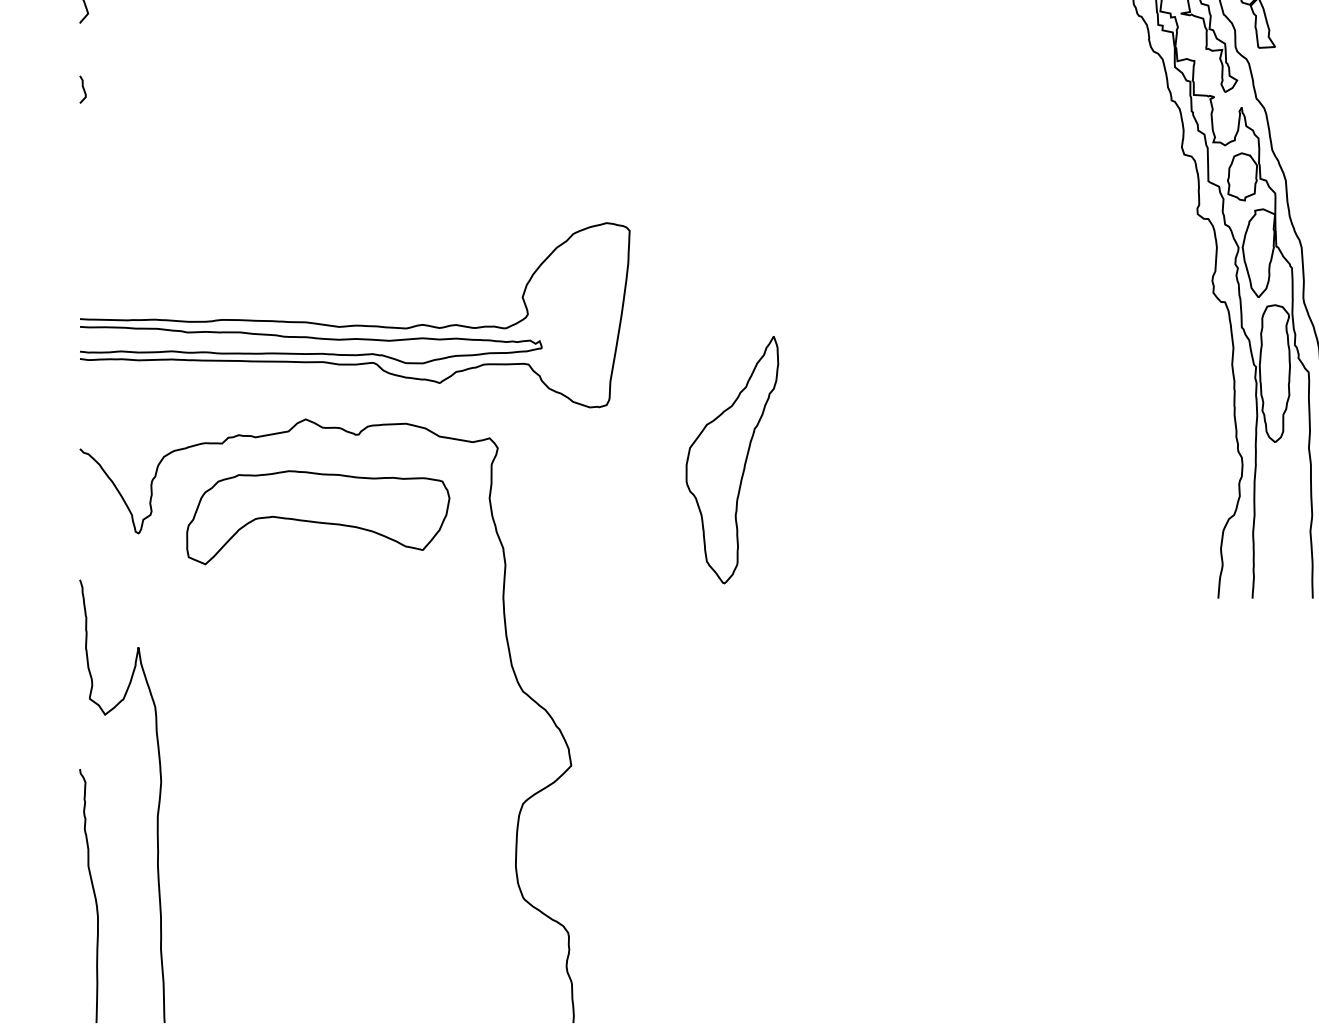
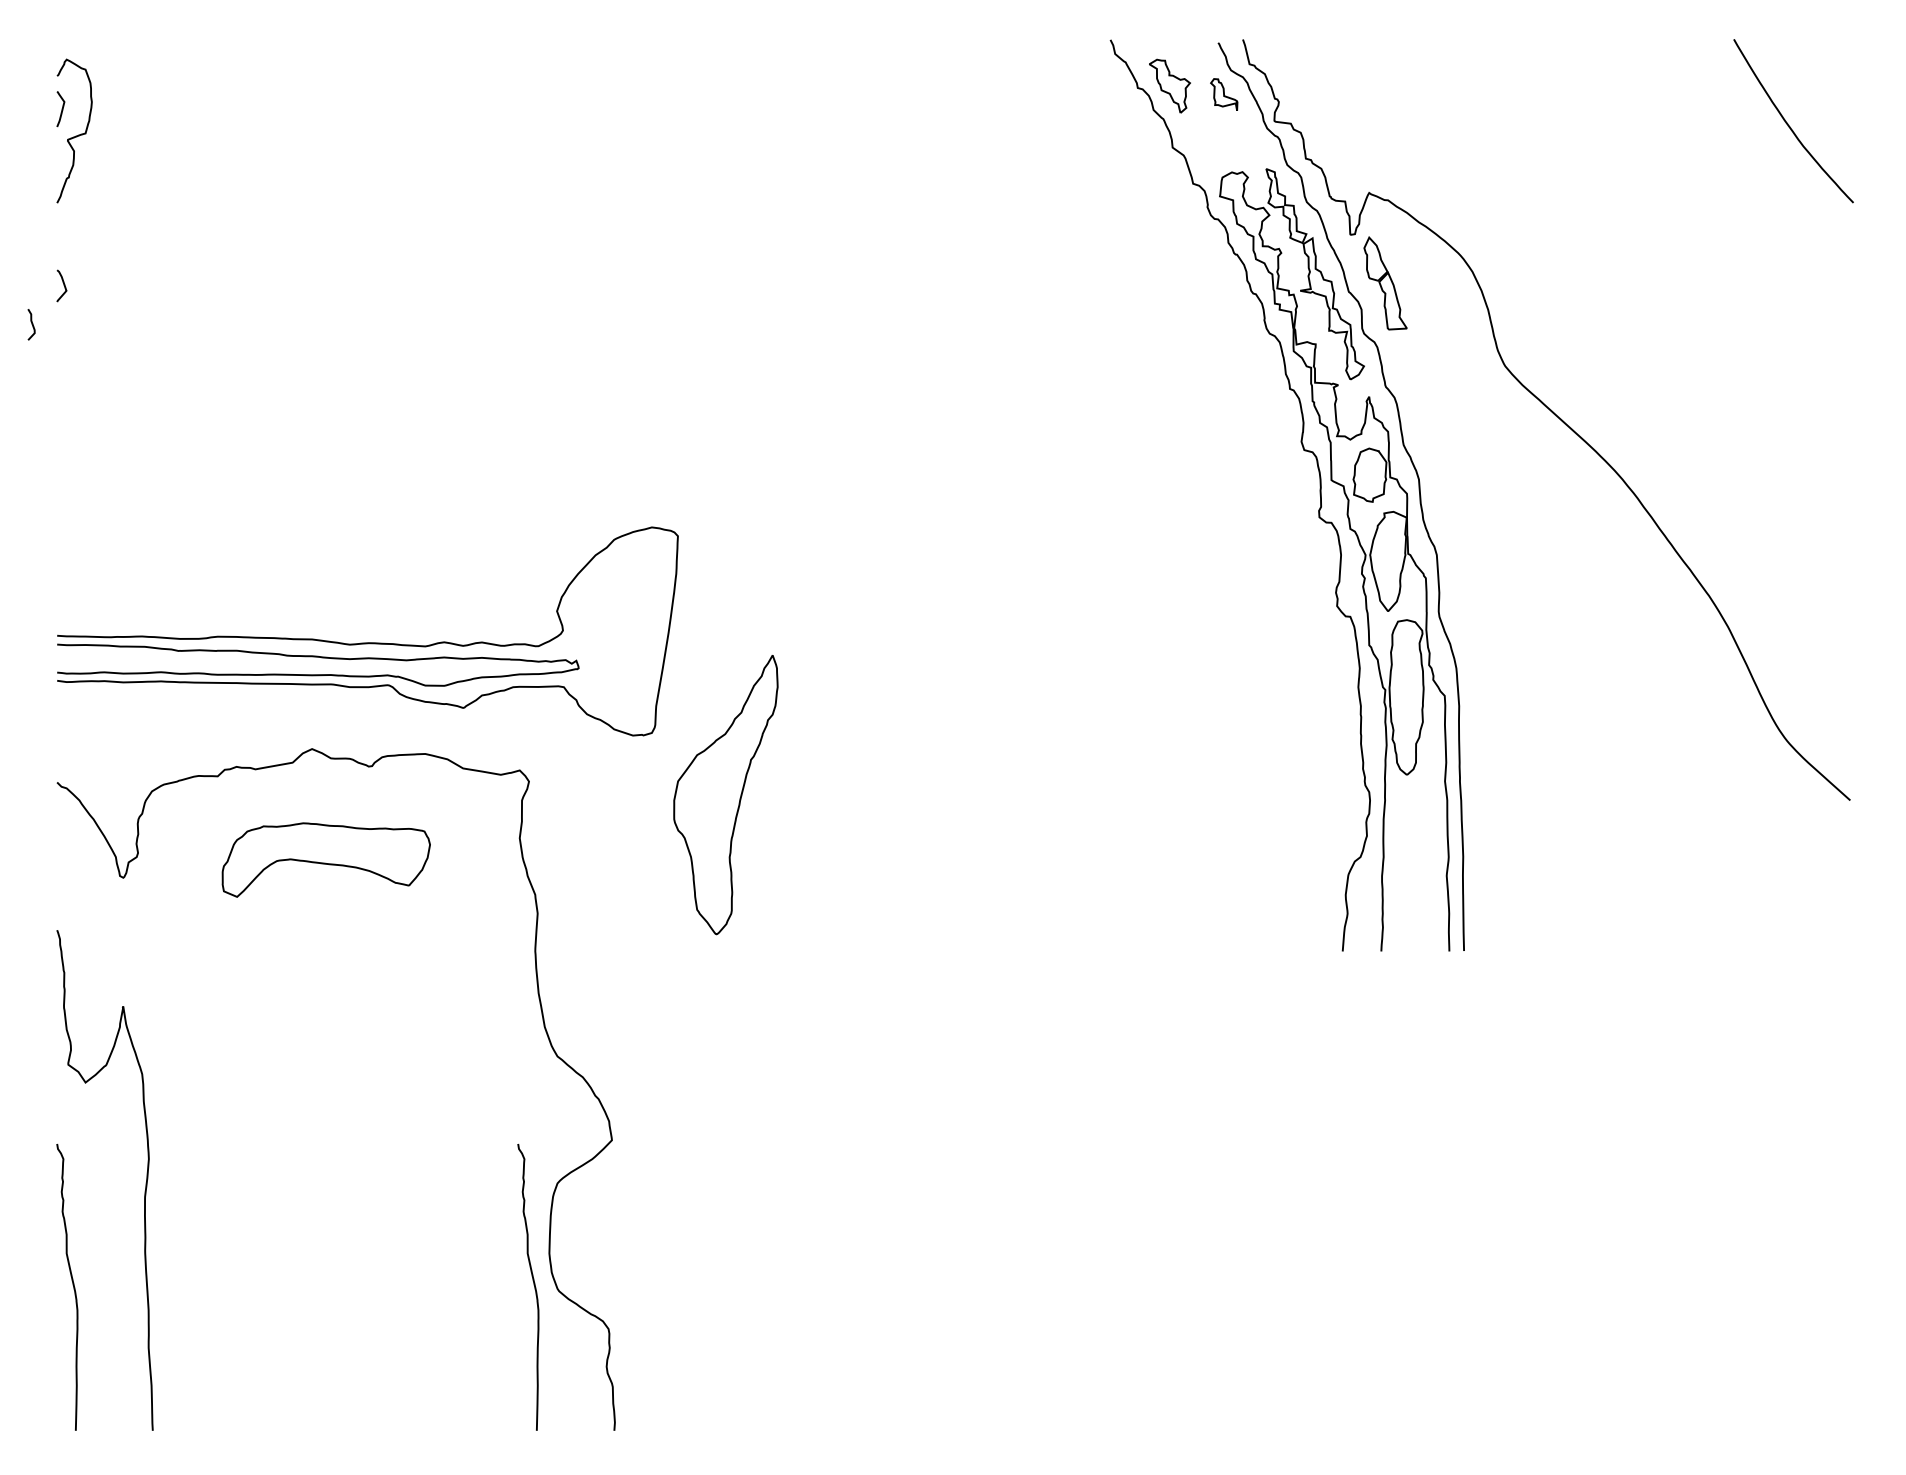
curve: (82, 89) -> (31, 324), moved
part: (732, 460) -> (725, 795), moved
part: (318, 517) -> (326, 859), size x0.7
curve: (501, 894) -> (533, 1285), added

